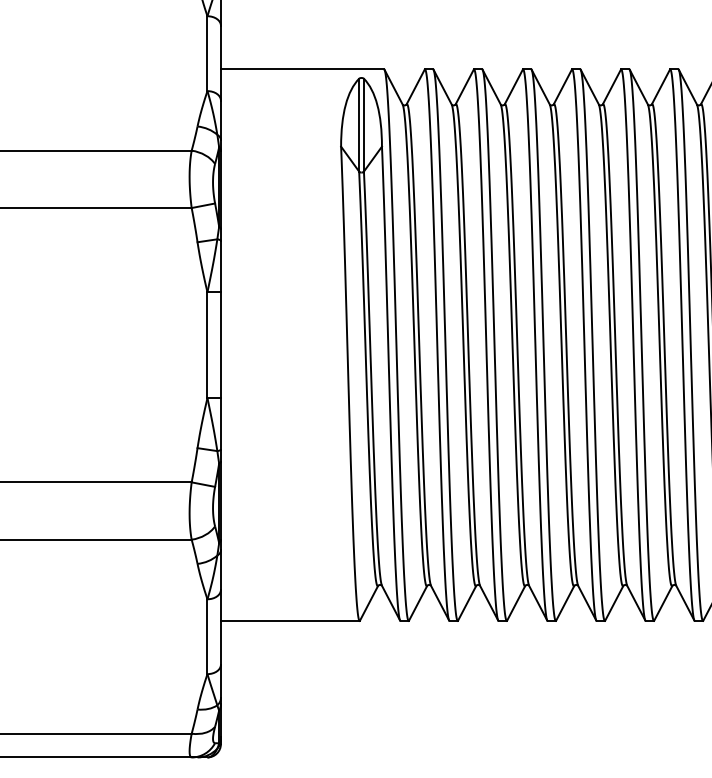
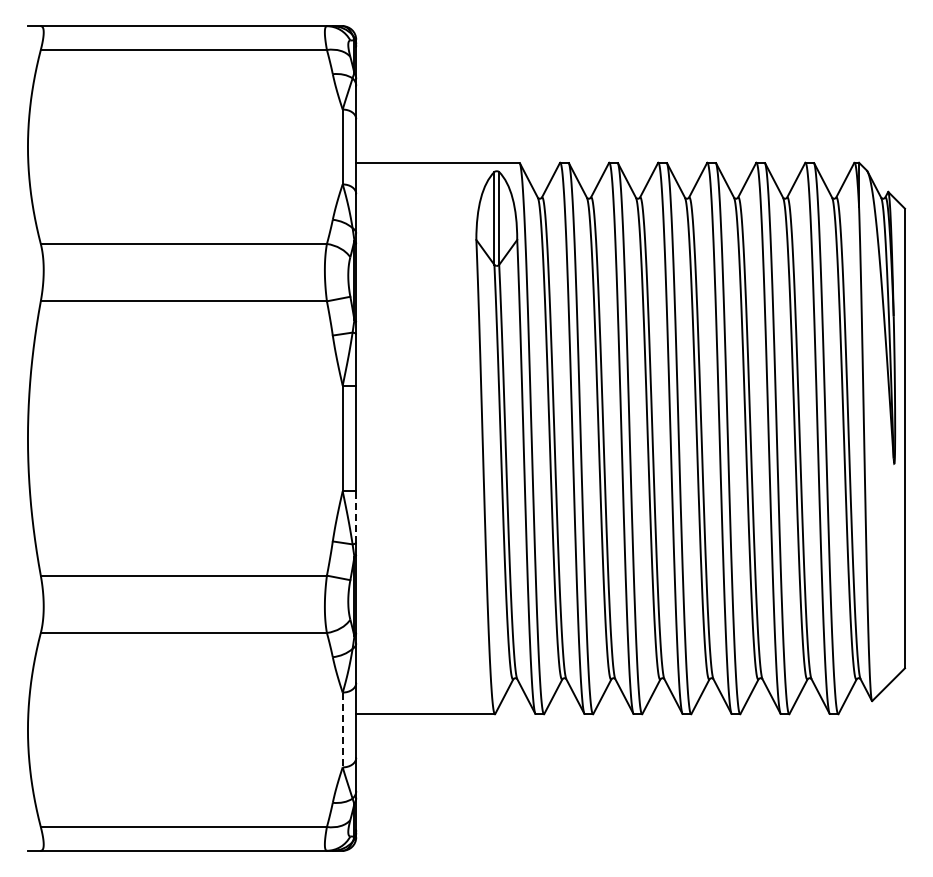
line: (221, 424) -> (356, 517), solid -> dashed
line: (207, 637) -> (342, 730), solid -> dashed

